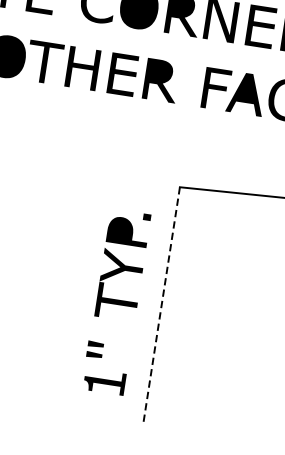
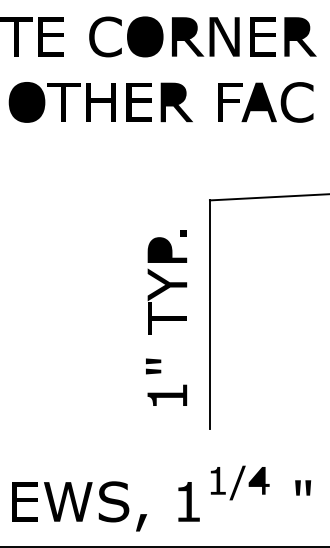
line: (161, 306) -> (209, 315), dashed -> solid

